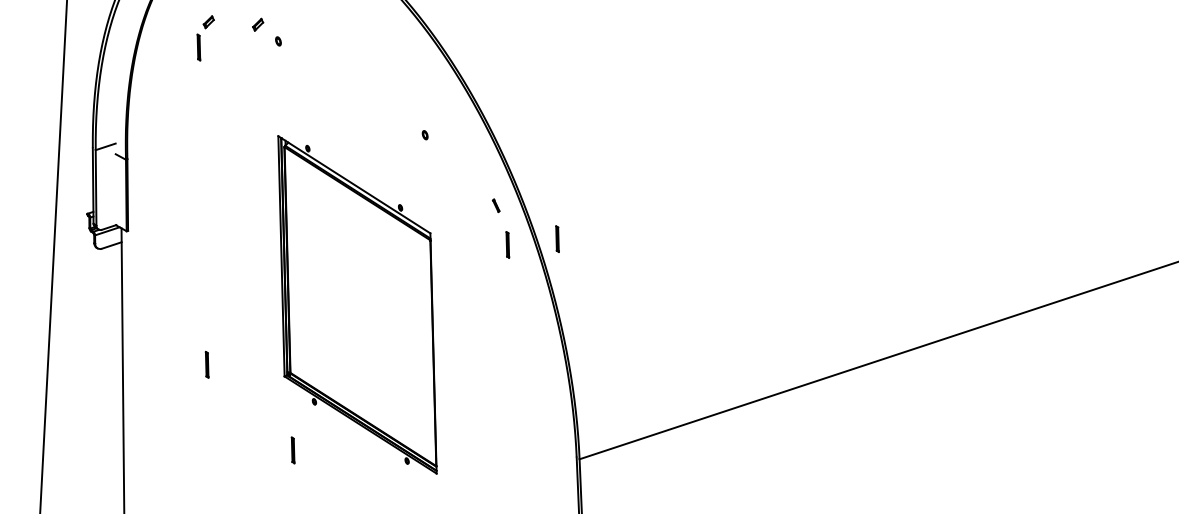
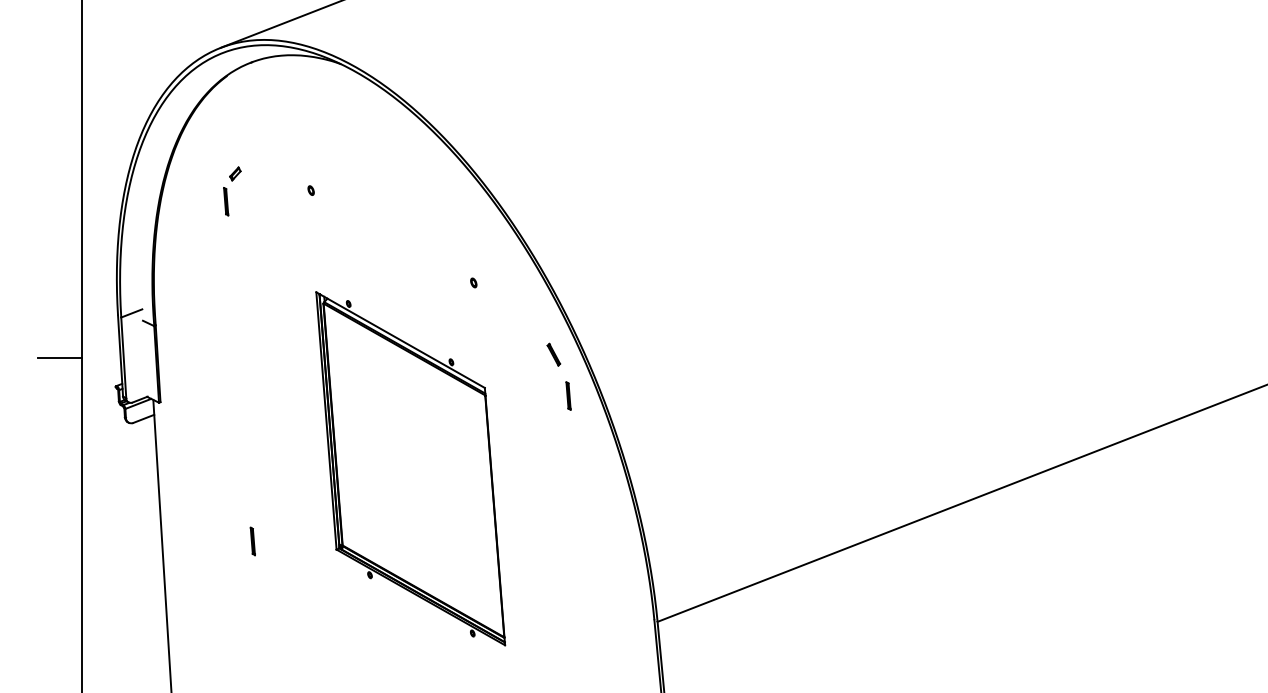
part: (258, 24) -> (288, 173), removed
line: (37, 185) -> (60, 358), added
part: (495, 205) -> (553, 354), size x1.67
part: (557, 238) -> (621, 386), removed
part: (292, 450) -> (349, 628), removed

